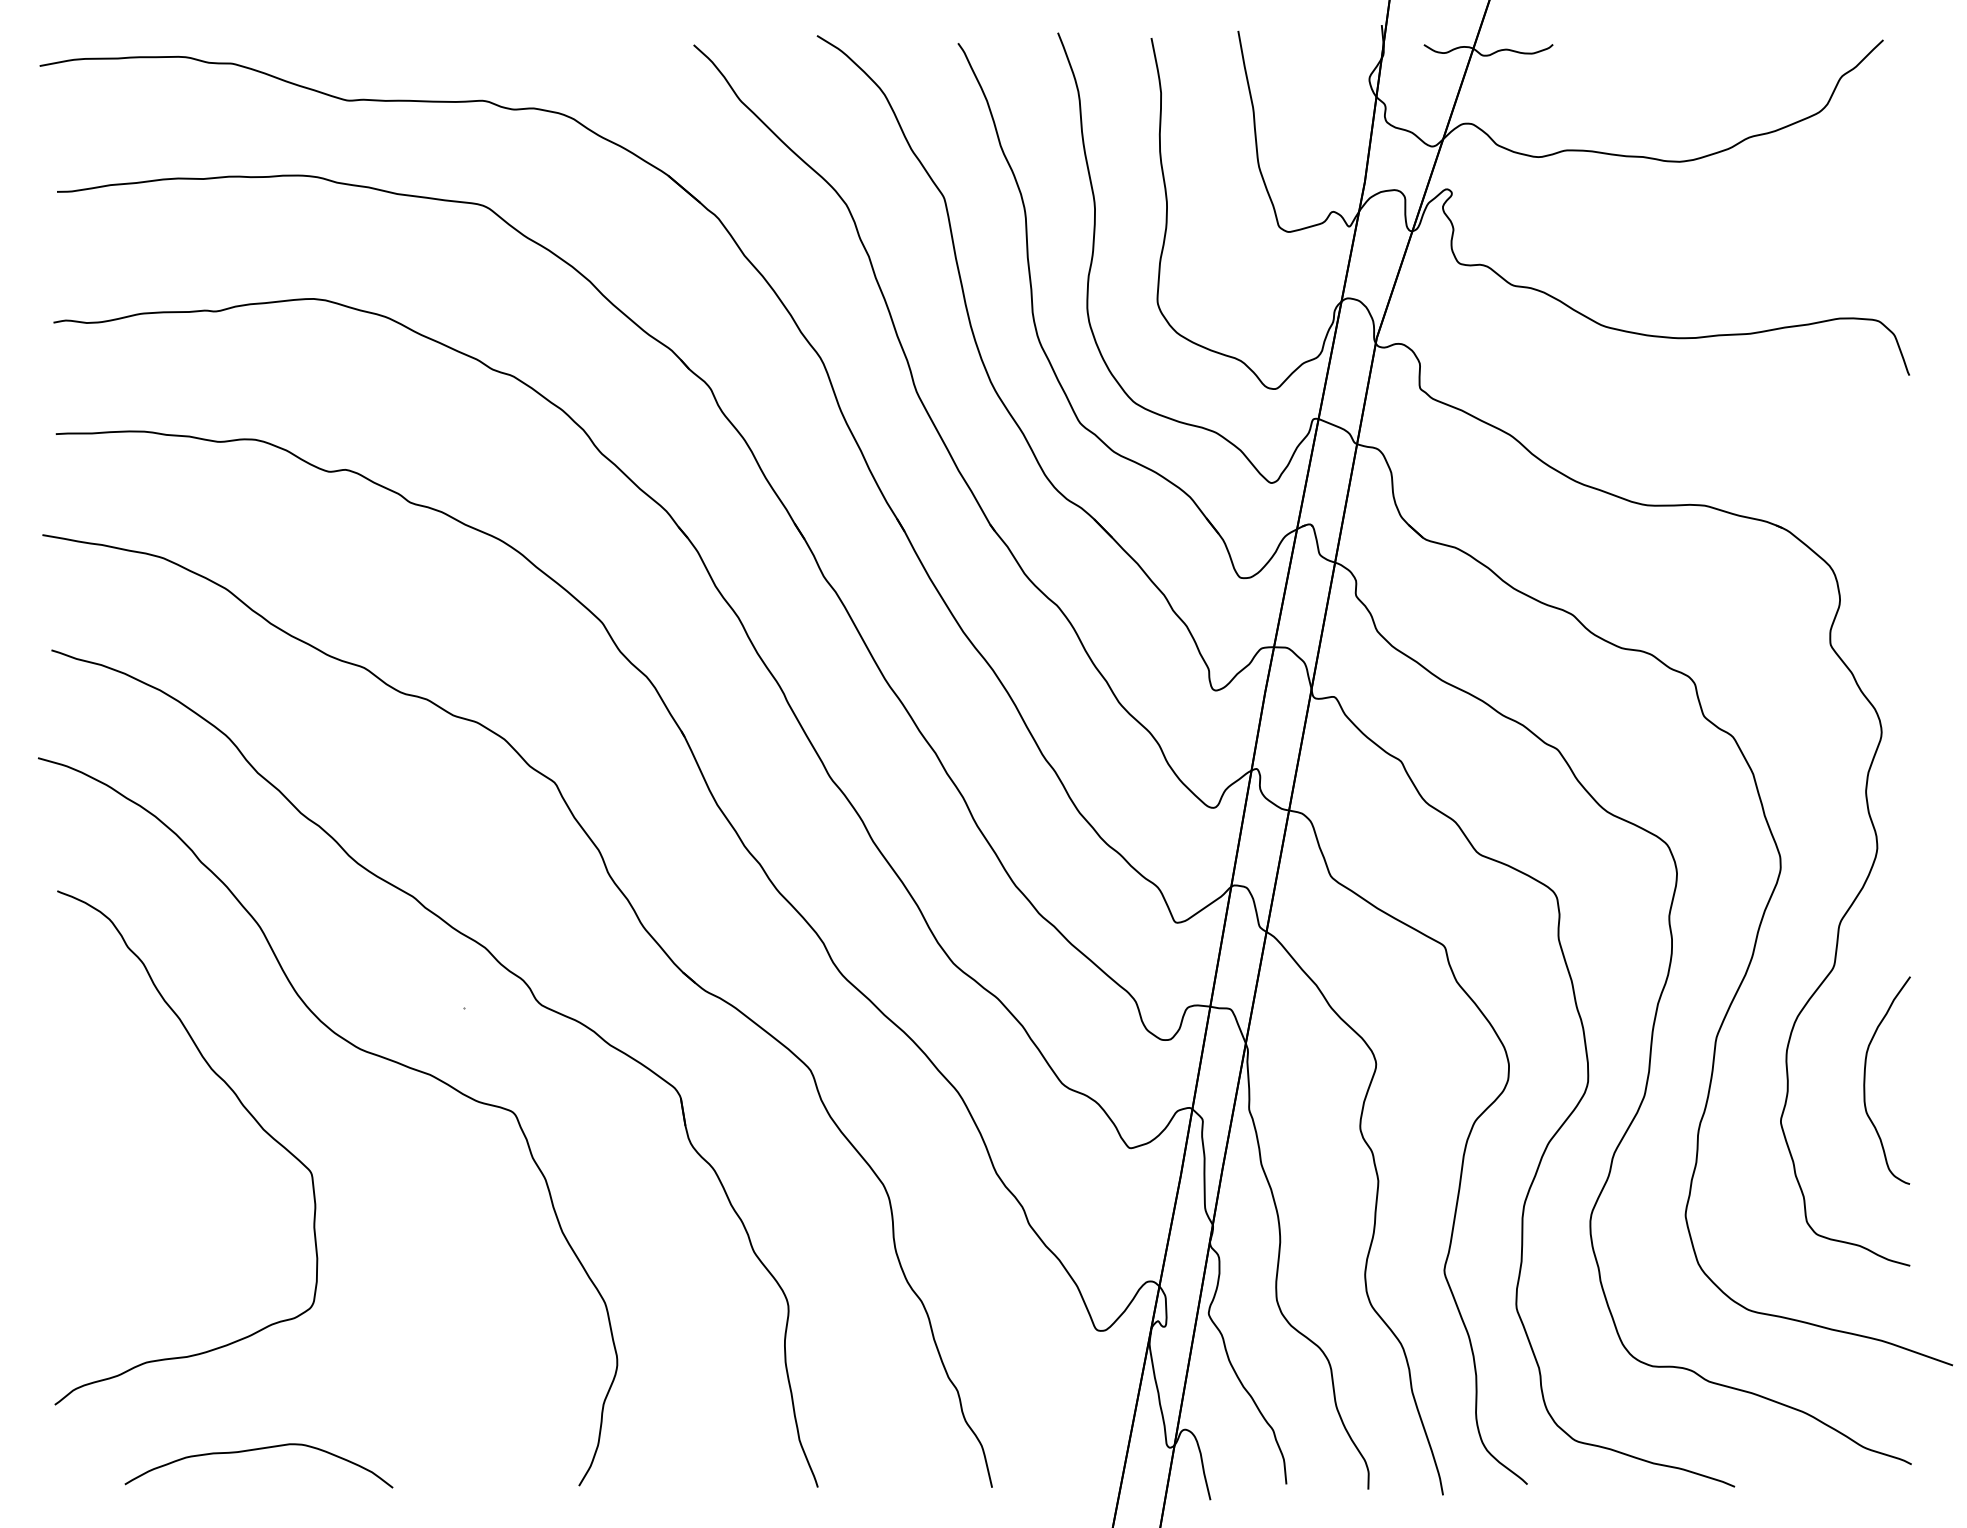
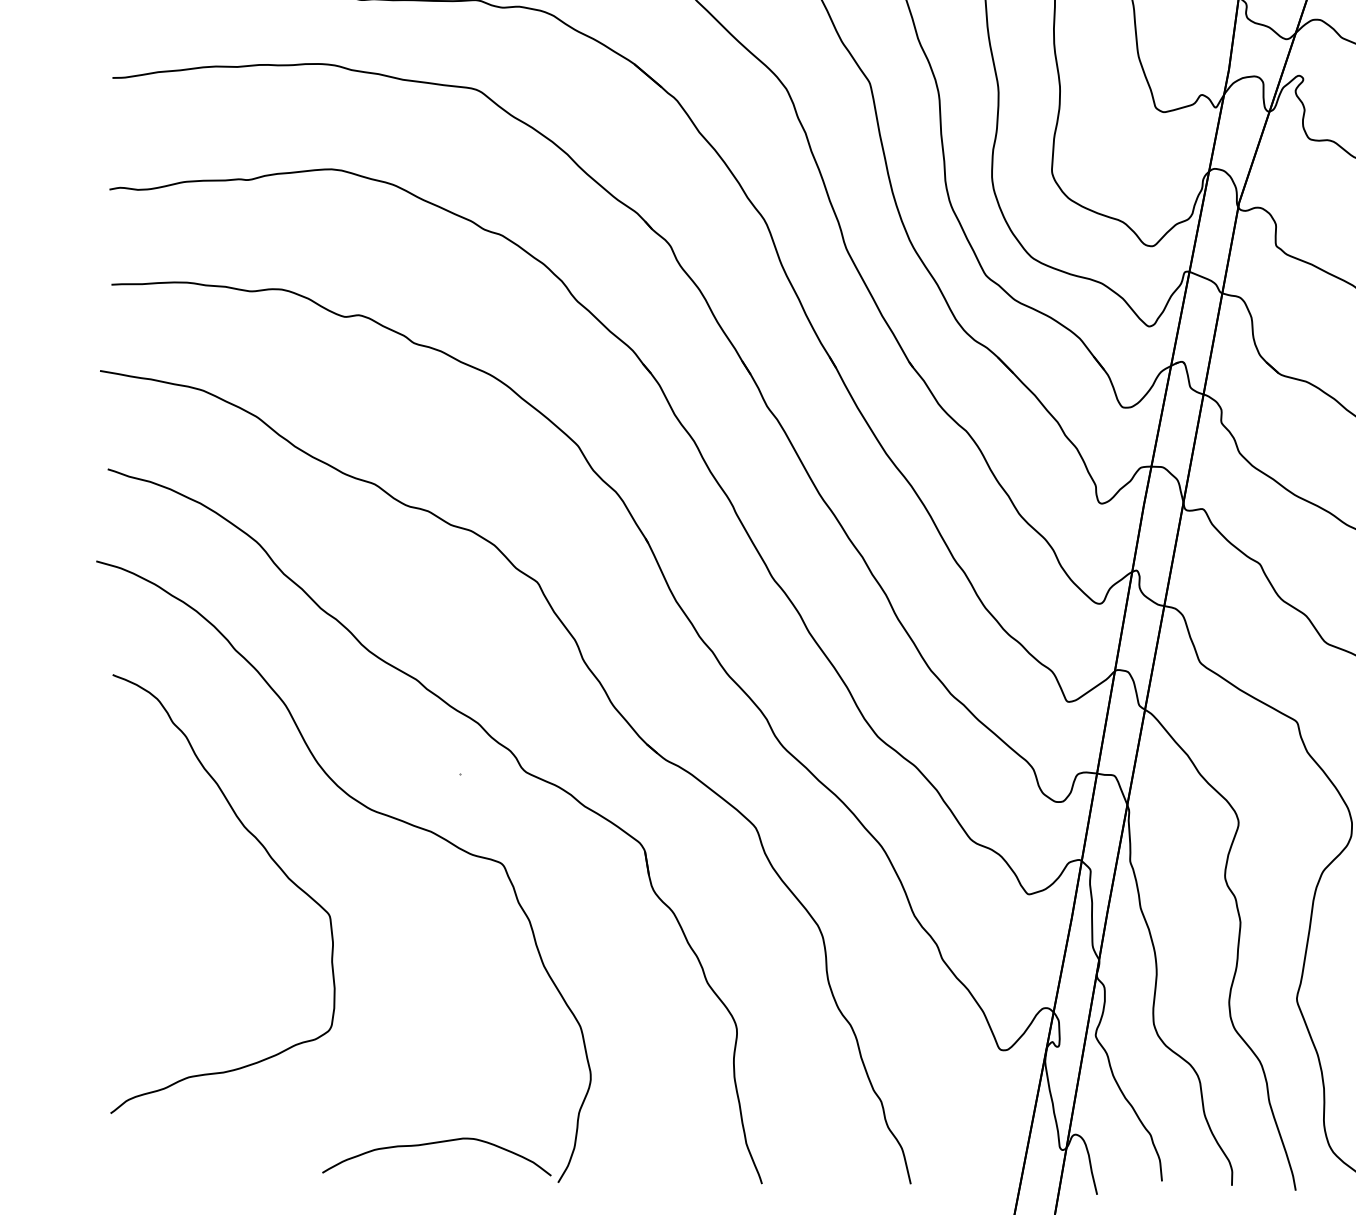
curve: (256, 1450) -> (434, 1143), moved

